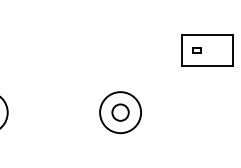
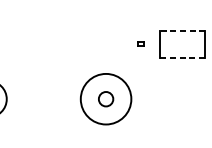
line: (207, 34) -> (182, 30), solid -> dashed
part: (196, 50) -> (140, 44), moved
line: (207, 65) -> (182, 57), solid -> dashed
circle: (120, 112) -> (106, 99), size x1.4

